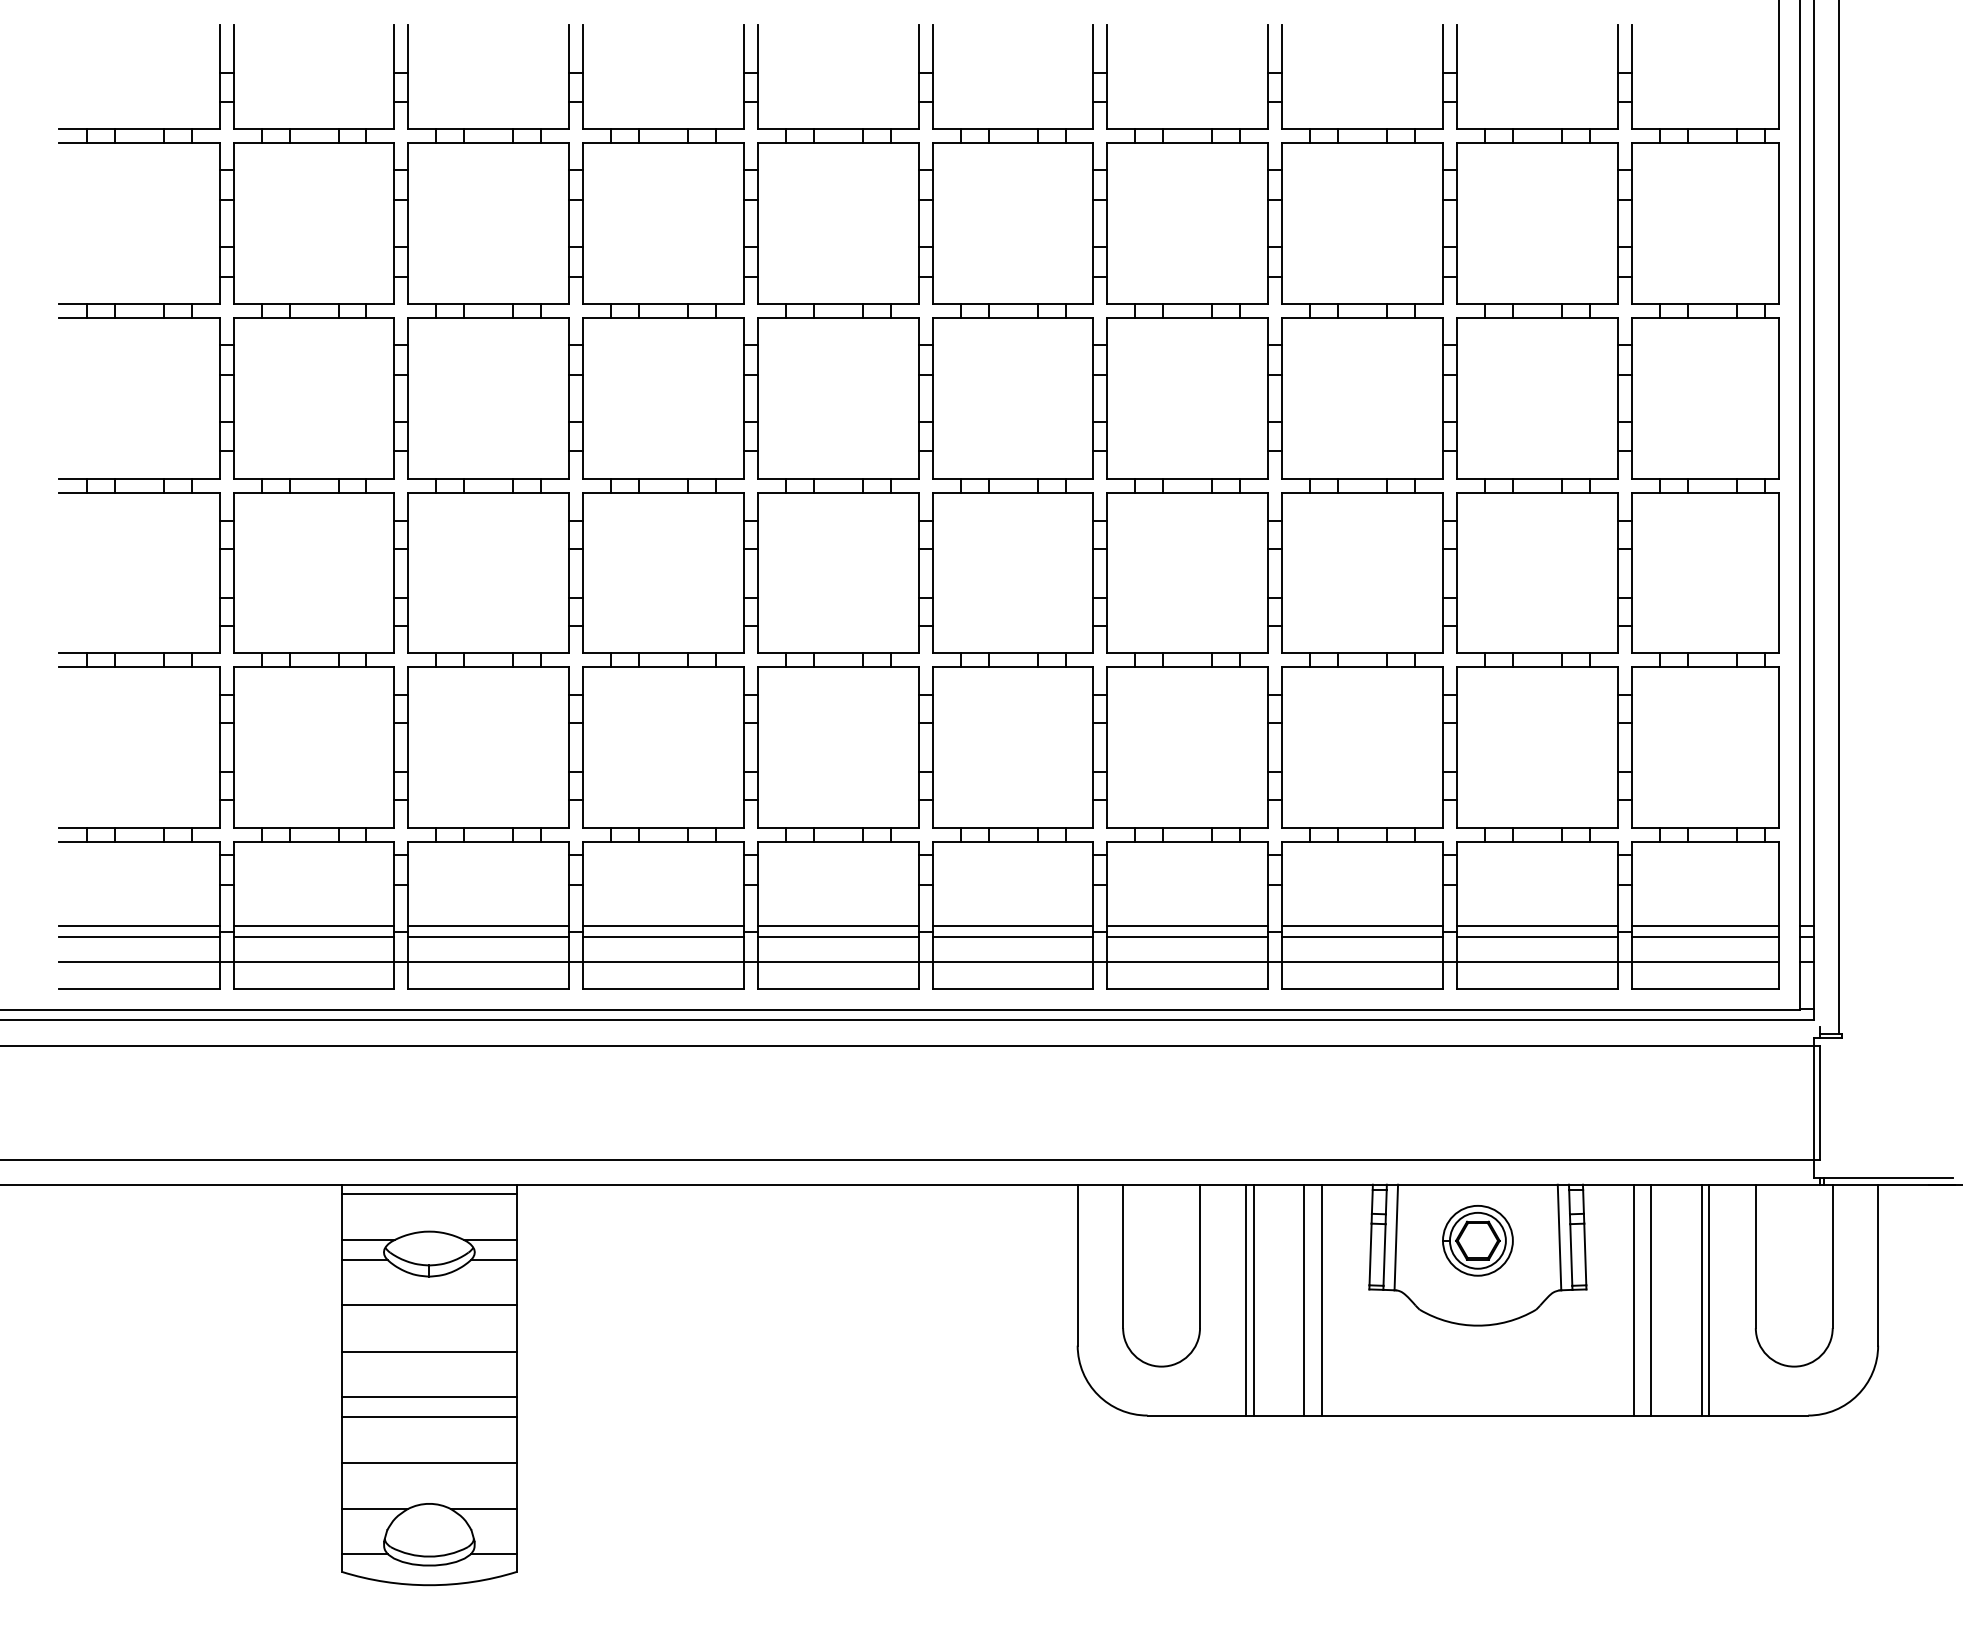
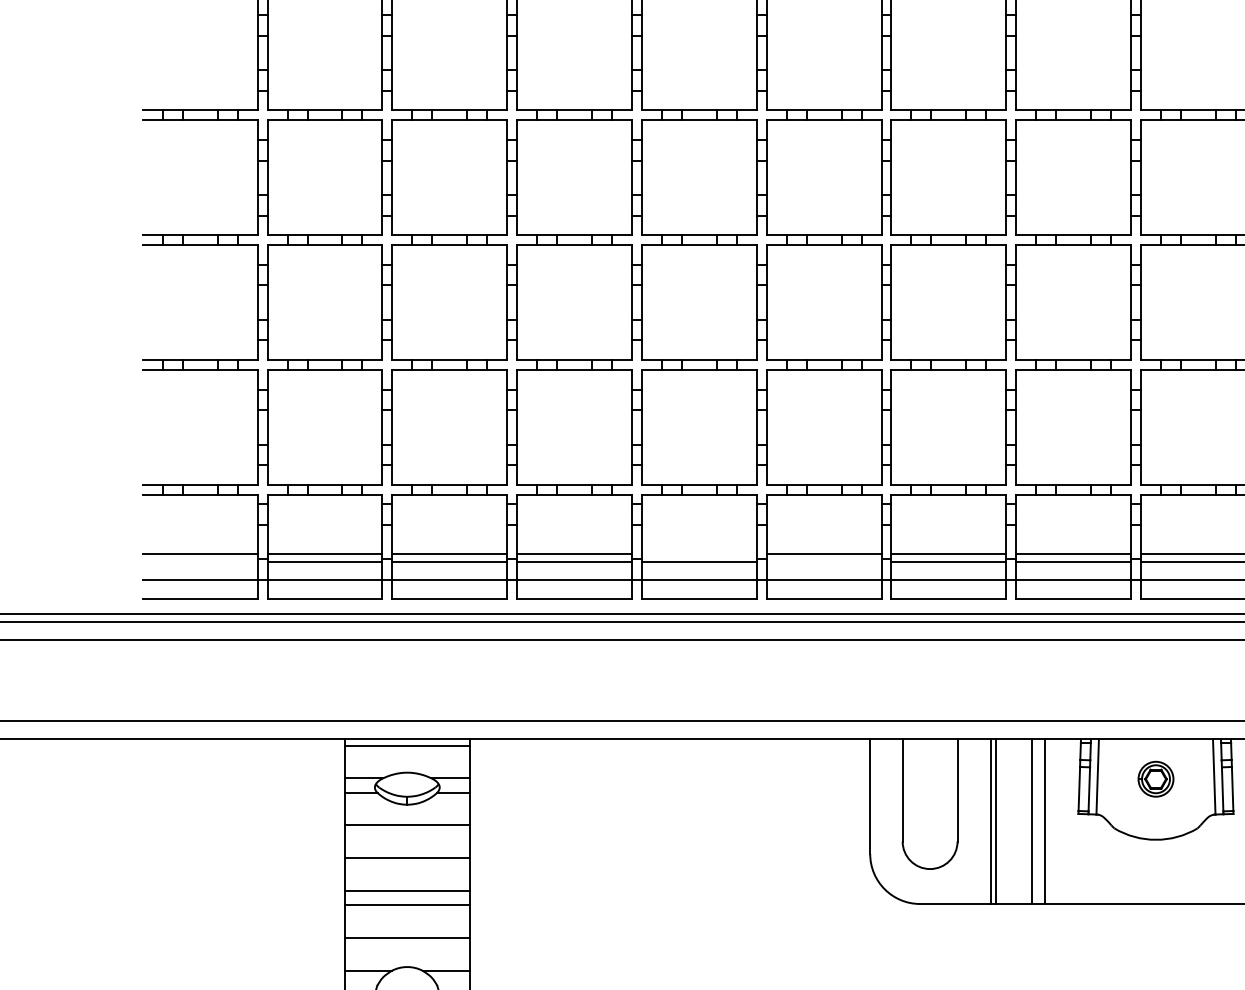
line: (837, 925) -> (698, 554), removed
line: (138, 936) -> (199, 561), removed
line: (1012, 936) -> (823, 561), removed
part: (1477, 1240) -> (1155, 779), size x0.7

